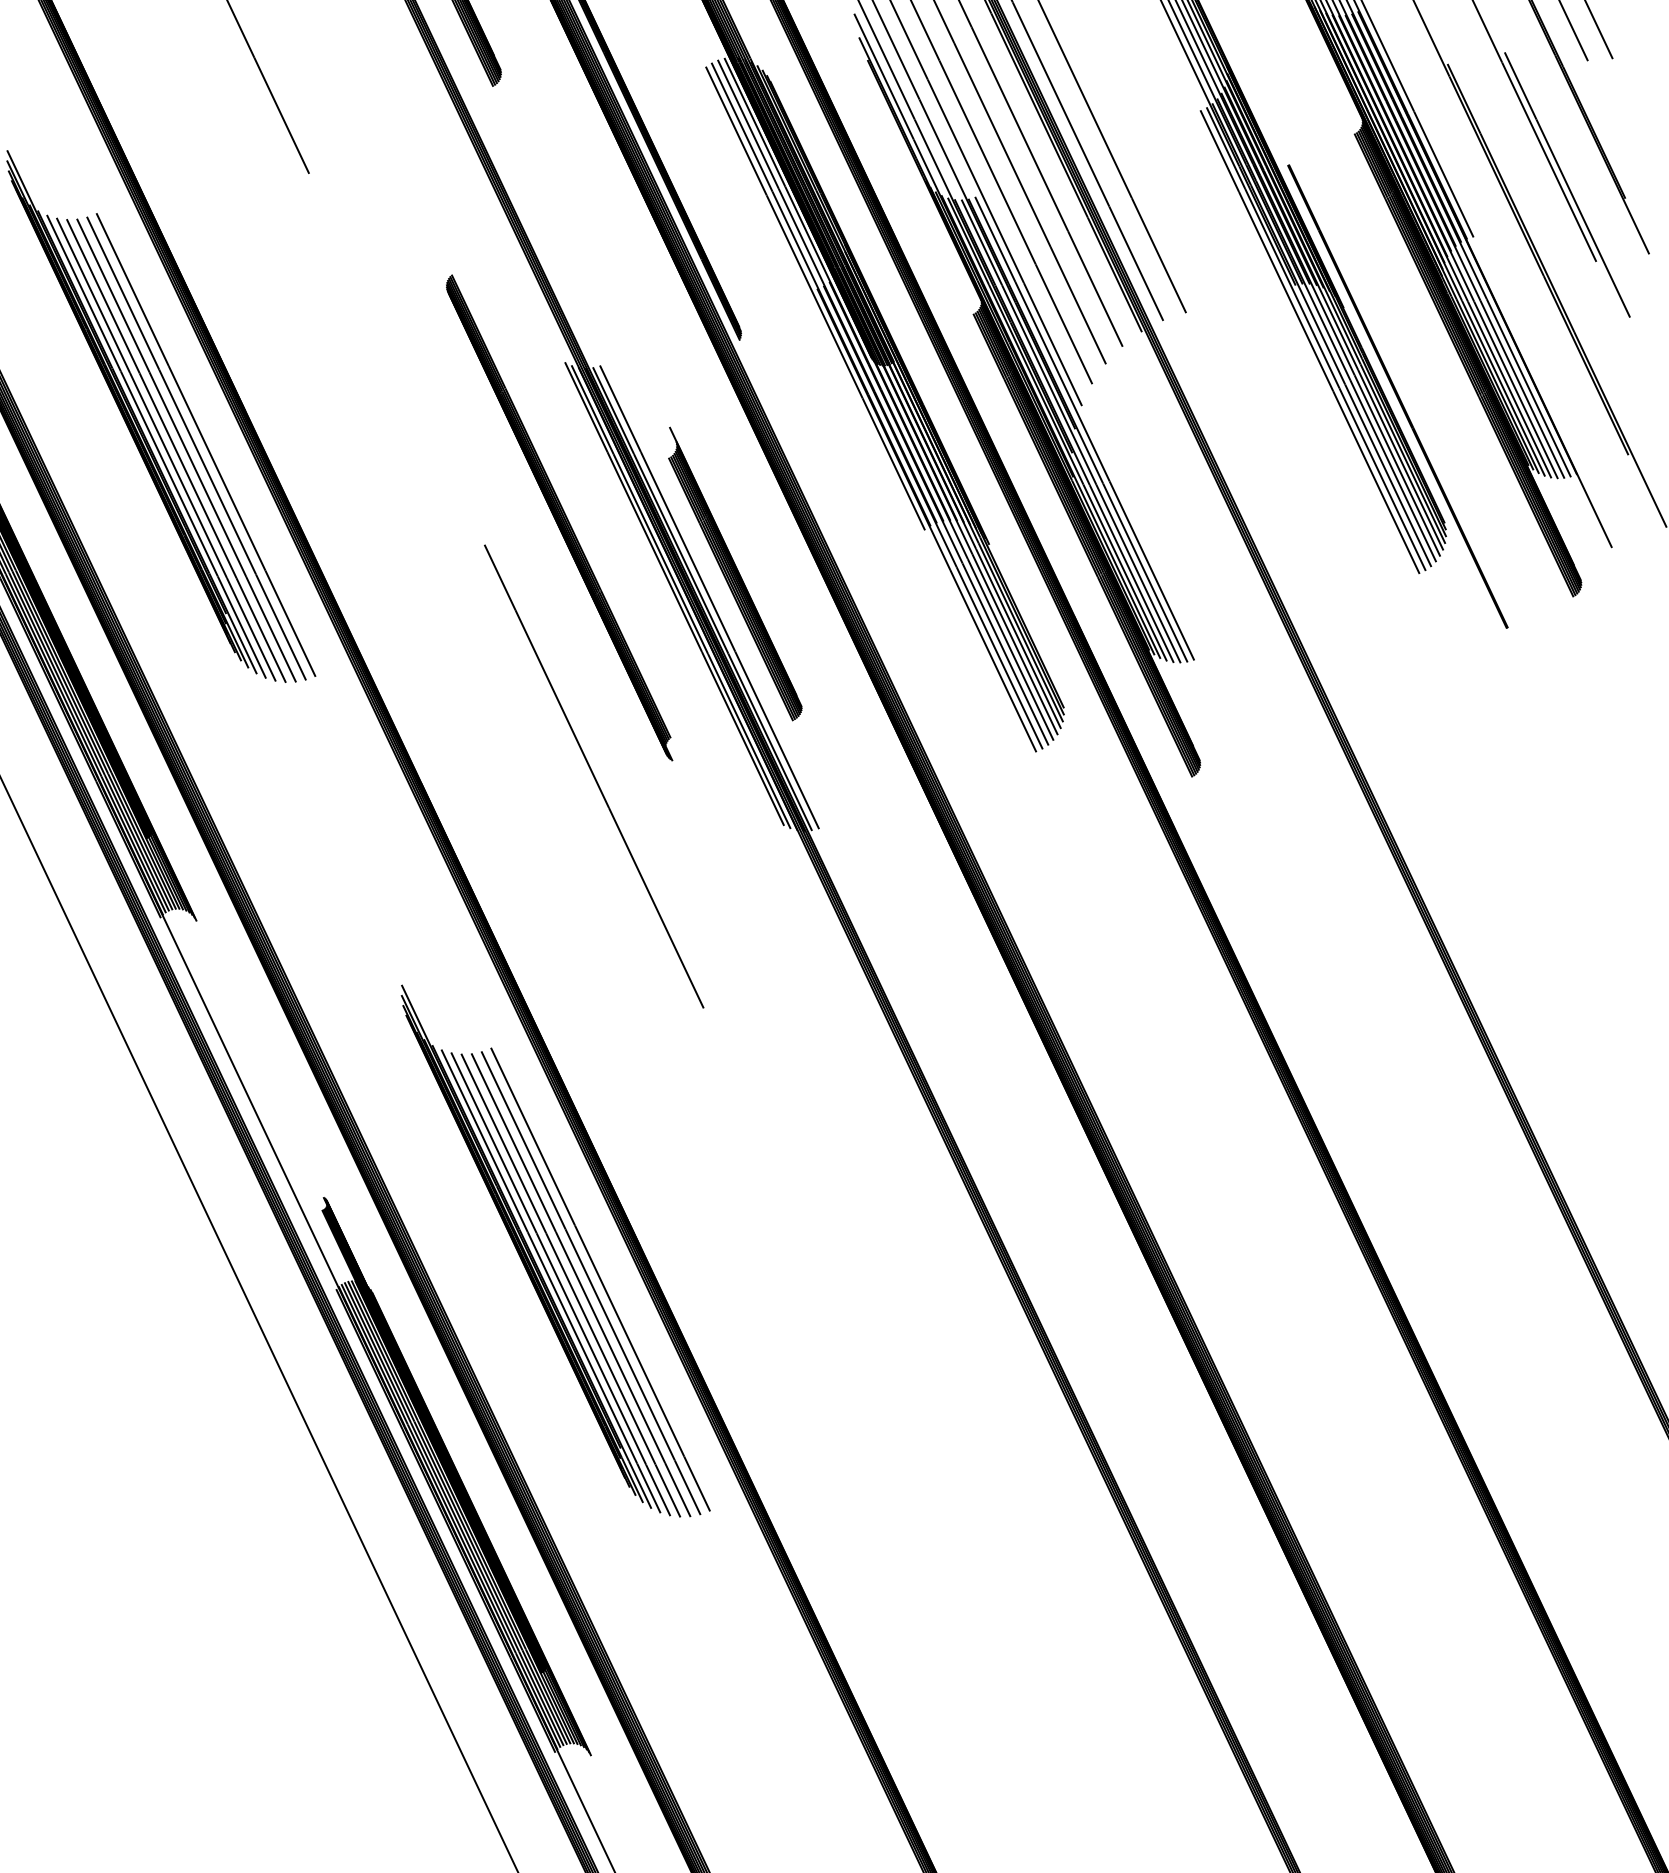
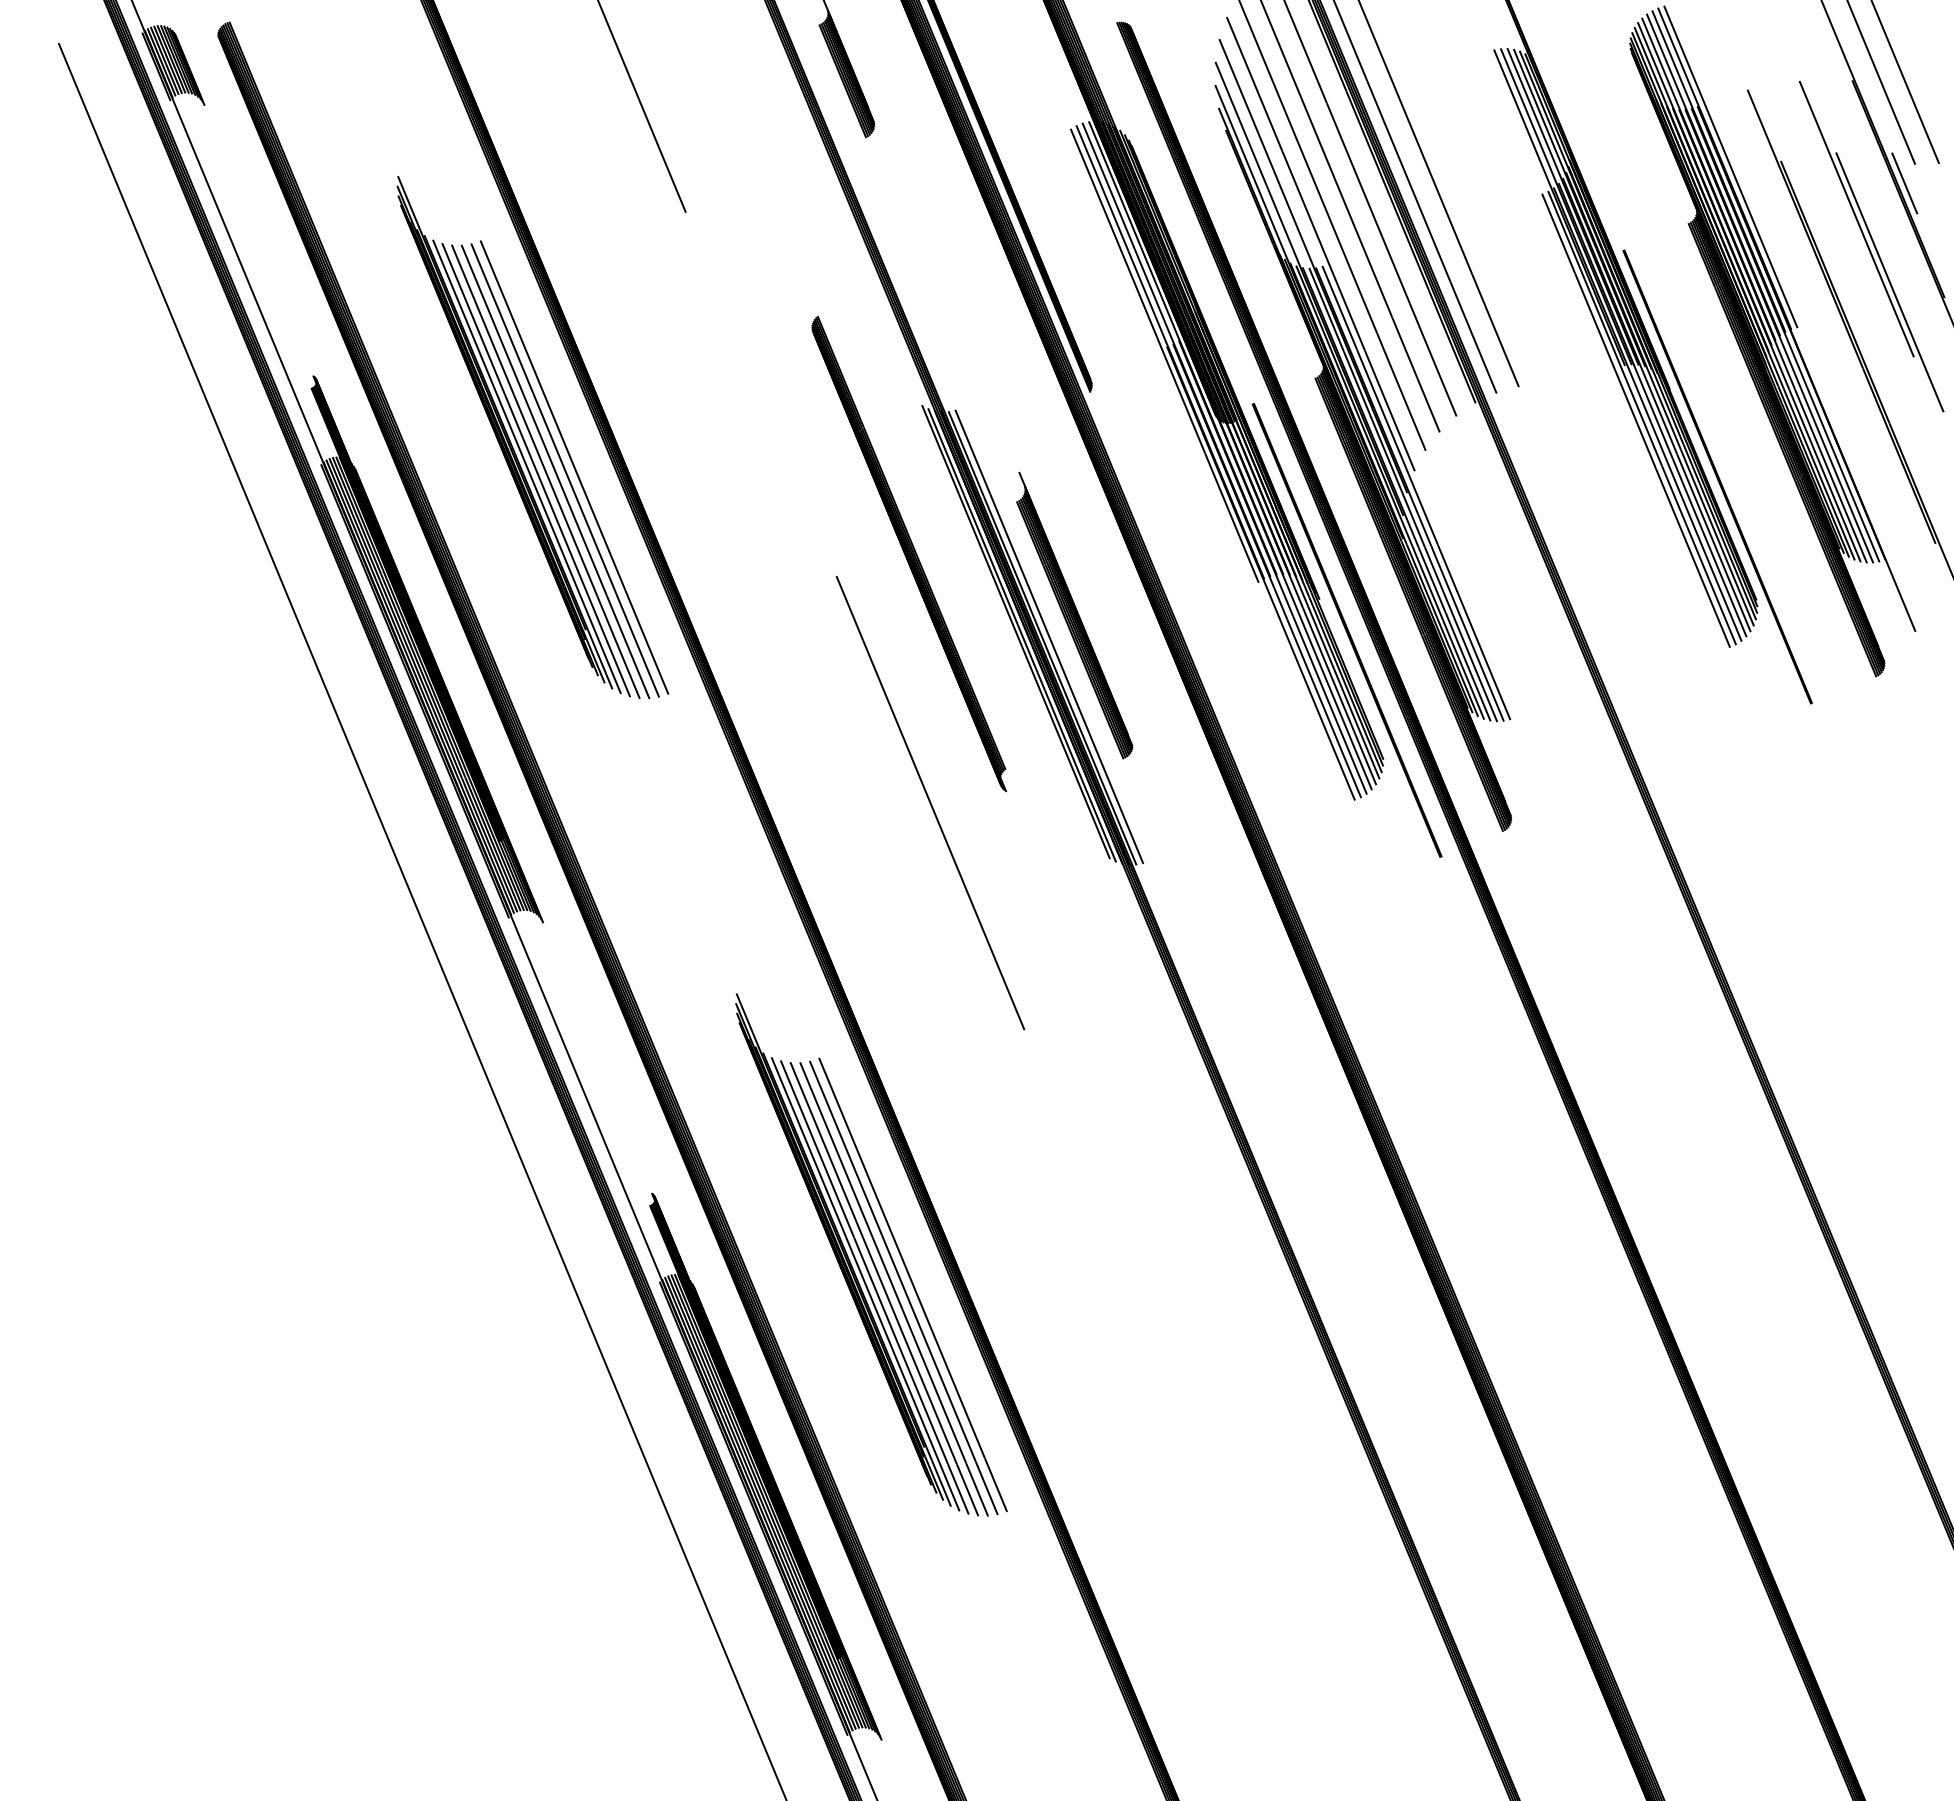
line: (1577, 81) -> (1904, 183), added
line: (1018, 575) -> (1346, 630), added

